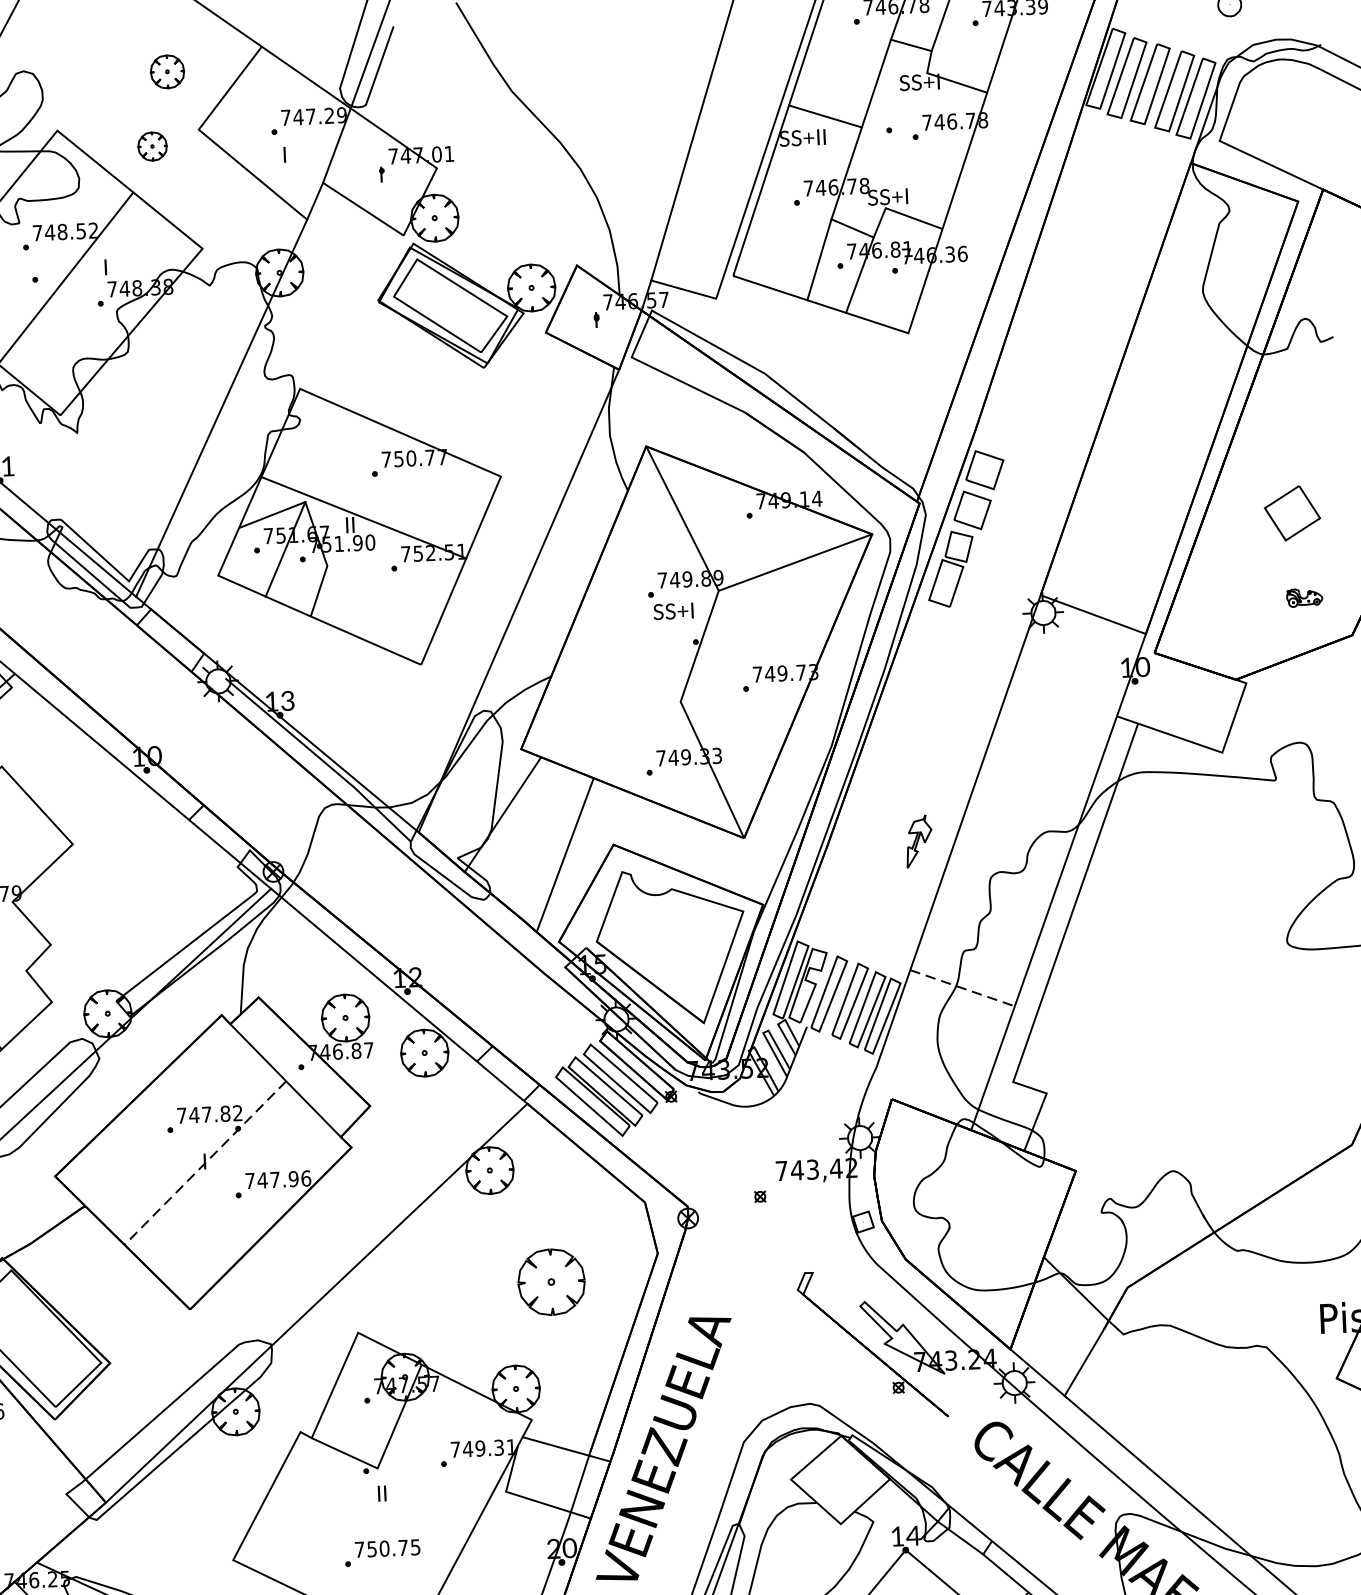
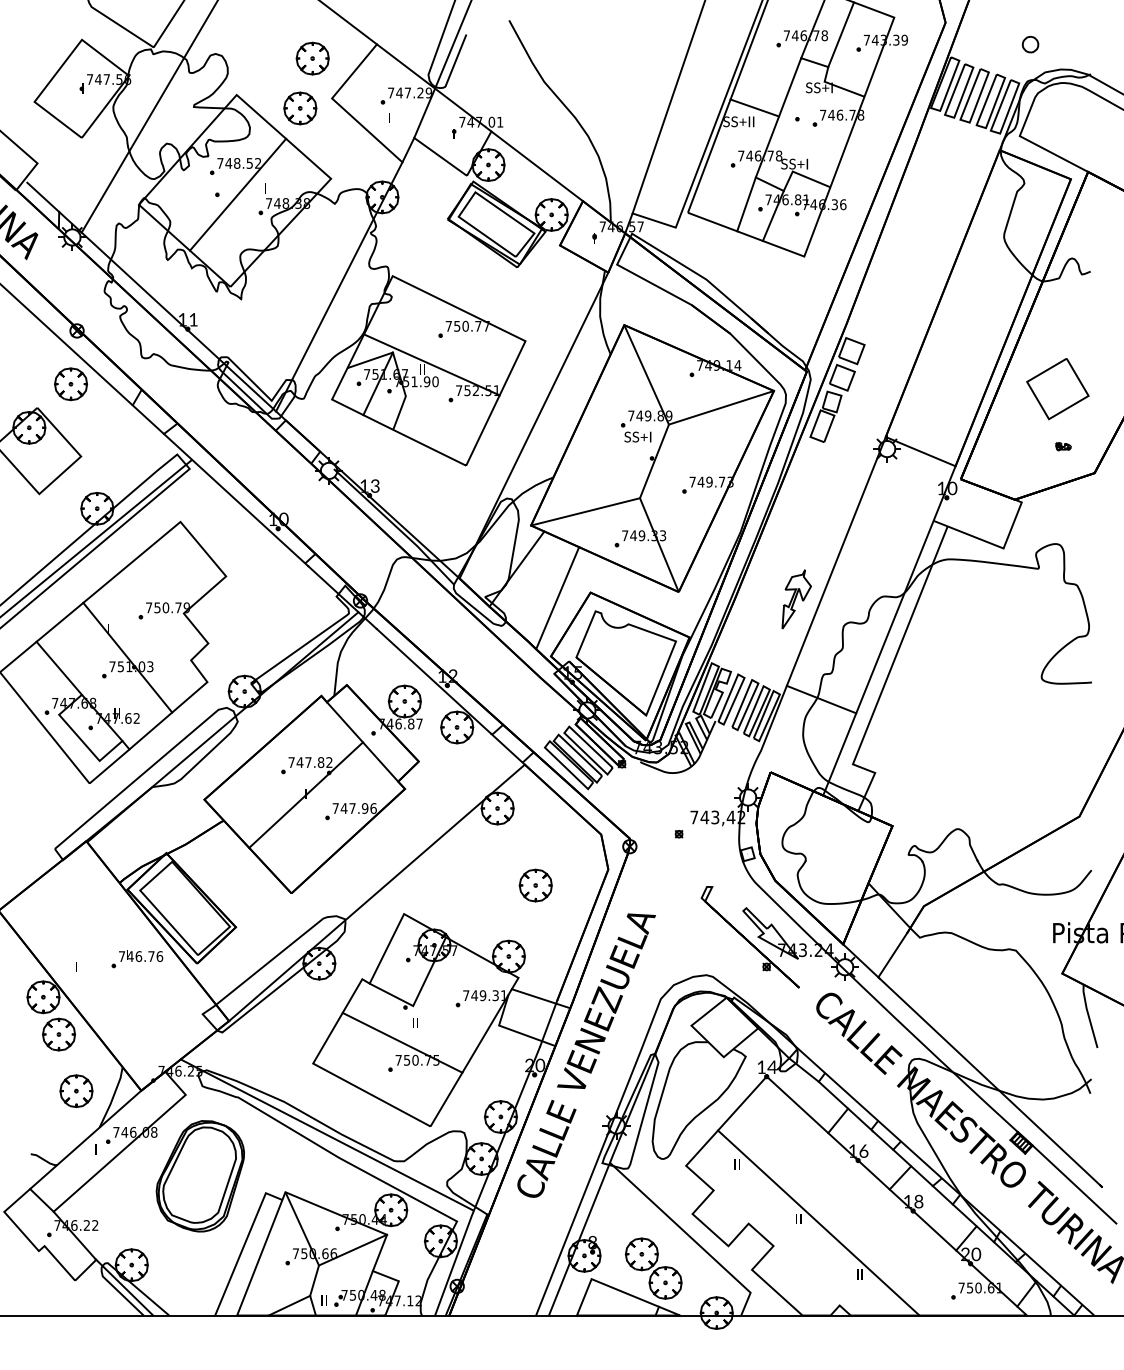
part: (167, 71) -> (312, 58), size x1.43
part: (152, 146) -> (300, 108), size x1.67
line: (505, 217) -> (536, 166), added
part: (1291, 513) -> (1057, 389), size x1.67
part: (1304, 597) -> (1063, 446), size x0.62
line: (600, 724) -> (585, 511), added
part: (918, 841) -> (796, 599), size x1.67
line: (963, 988) -> (822, 699), dashed -> solid
line: (206, 1163) -> (306, 795), dashed -> solid
part: (550, 1282) -> (535, 885), size x0.71
line: (364, 1523) -> (402, 1042), added

